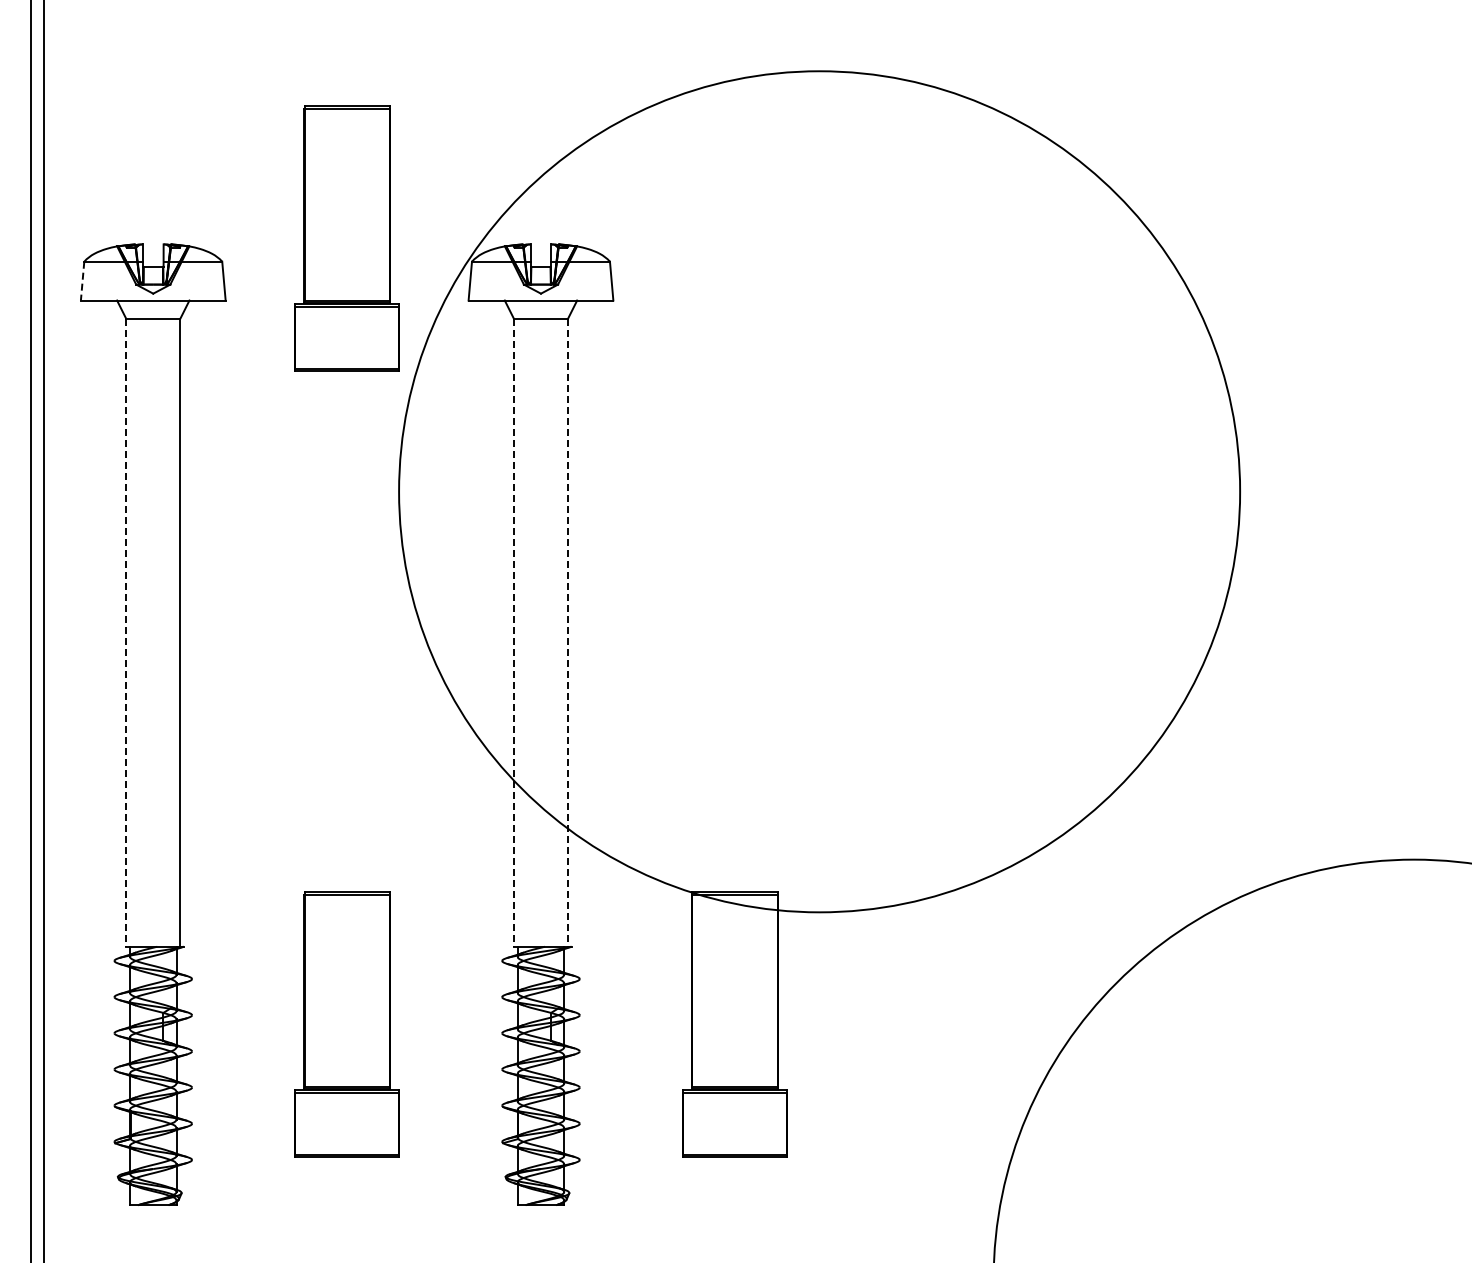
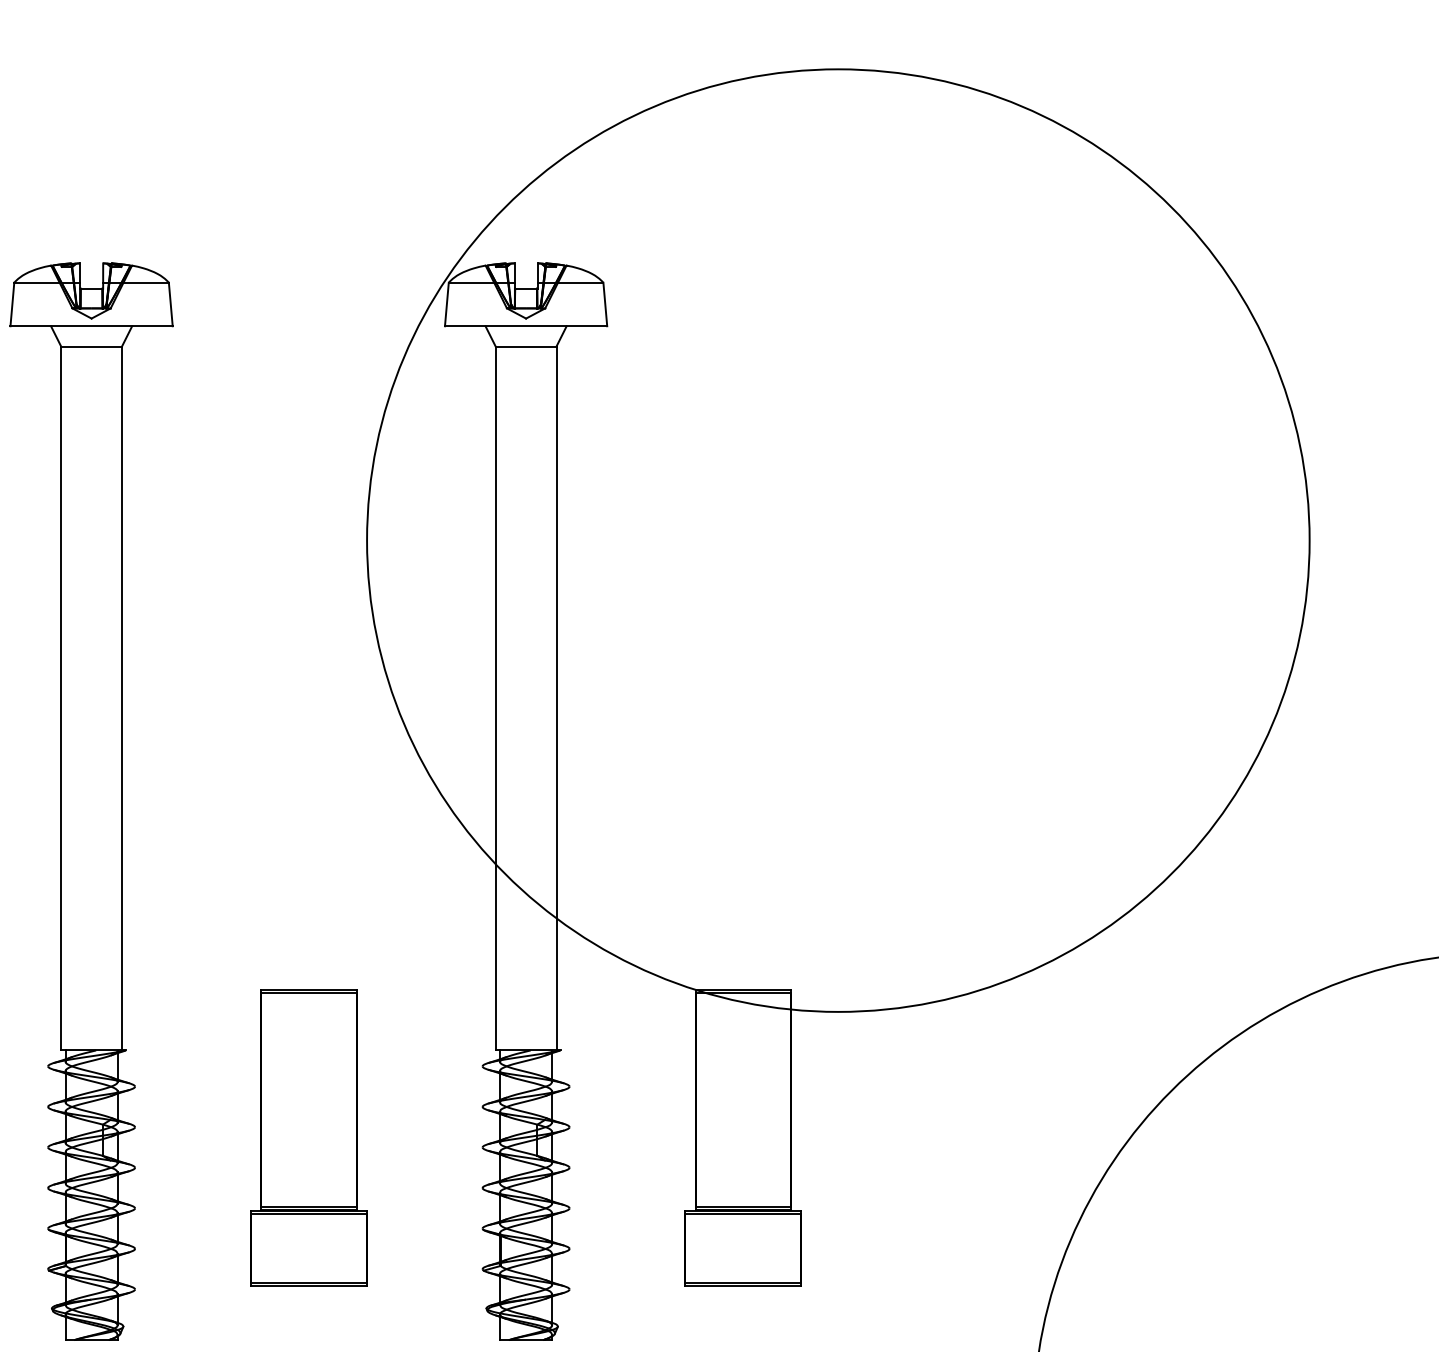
part: (346, 238) -> (308, 256), removed
line: (82, 281) -> (12, 304), dashed -> solid
line: (126, 633) -> (61, 699), dashed -> solid
line: (513, 633) -> (495, 699), dashed -> solid
line: (568, 633) -> (556, 699), dashed -> solid

